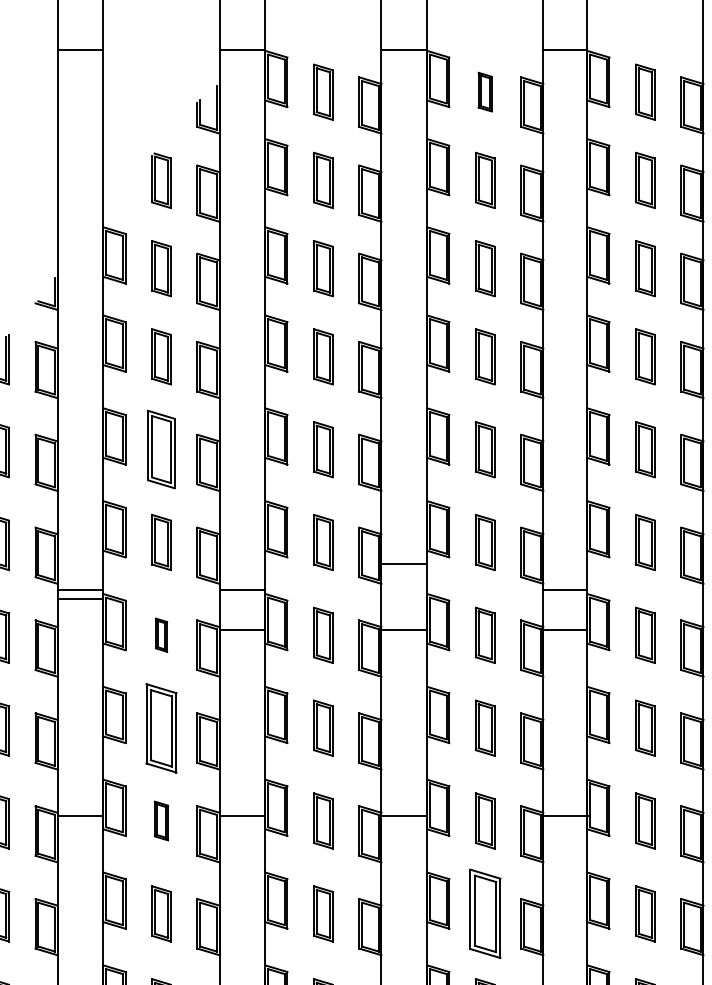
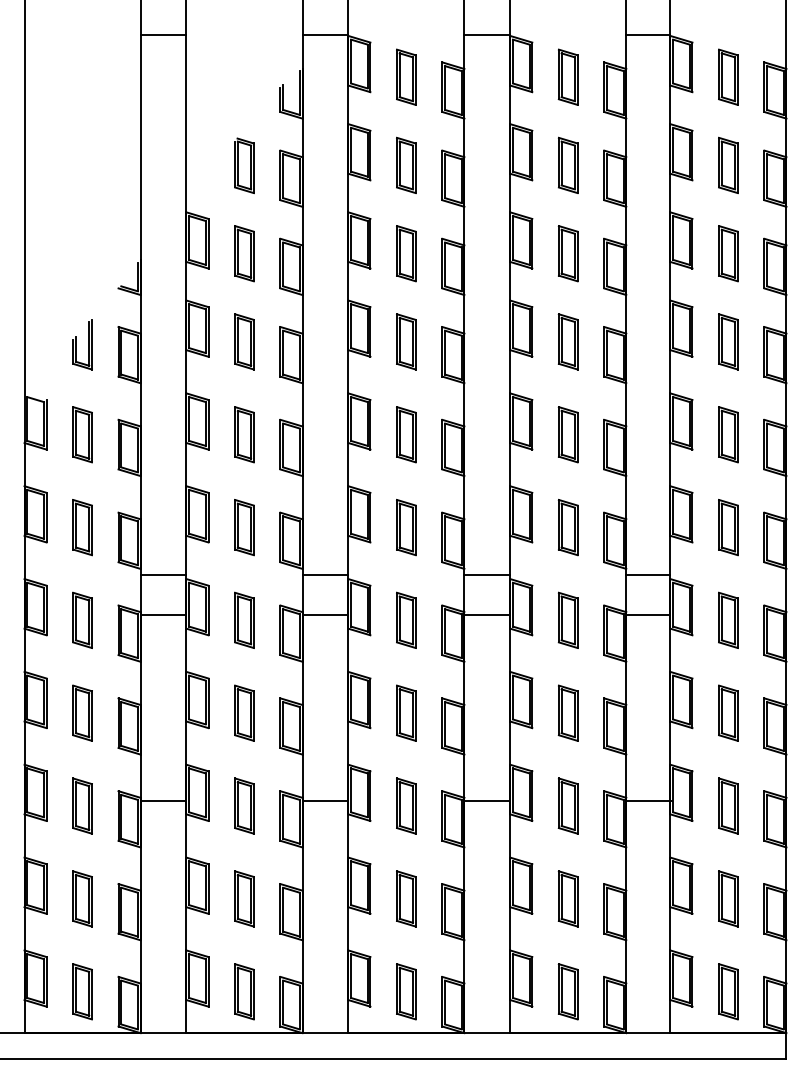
part: (484, 91) -> (567, 76), size x1.43
part: (161, 449) -> (244, 434), size x0.71
line: (404, 563) -> (487, 574), moved
line: (80, 599) -> (163, 615), moved
part: (161, 634) -> (244, 619), size x1.67
part: (161, 727) -> (244, 712), size x0.62
part: (161, 820) -> (244, 805), size x1.43
part: (484, 913) -> (567, 898), size x0.62

